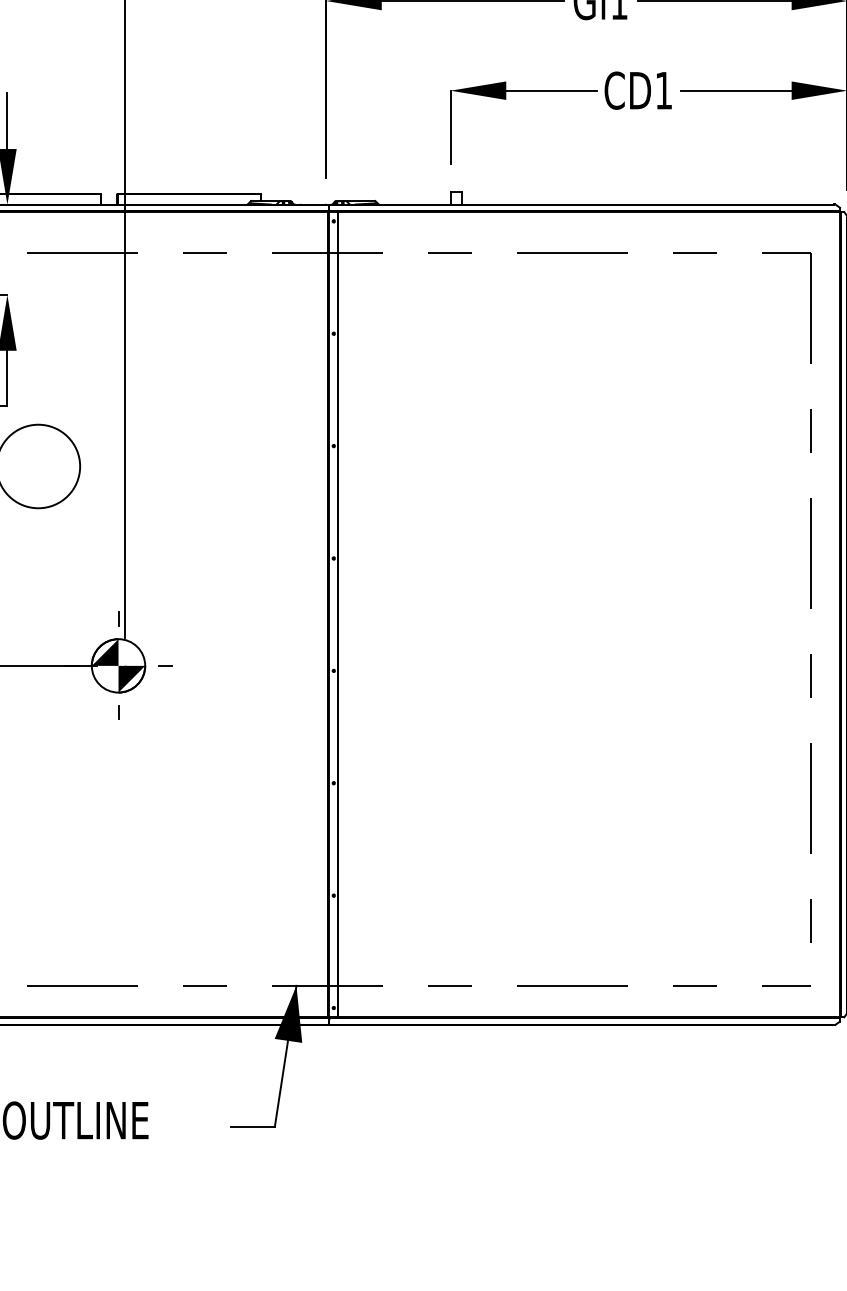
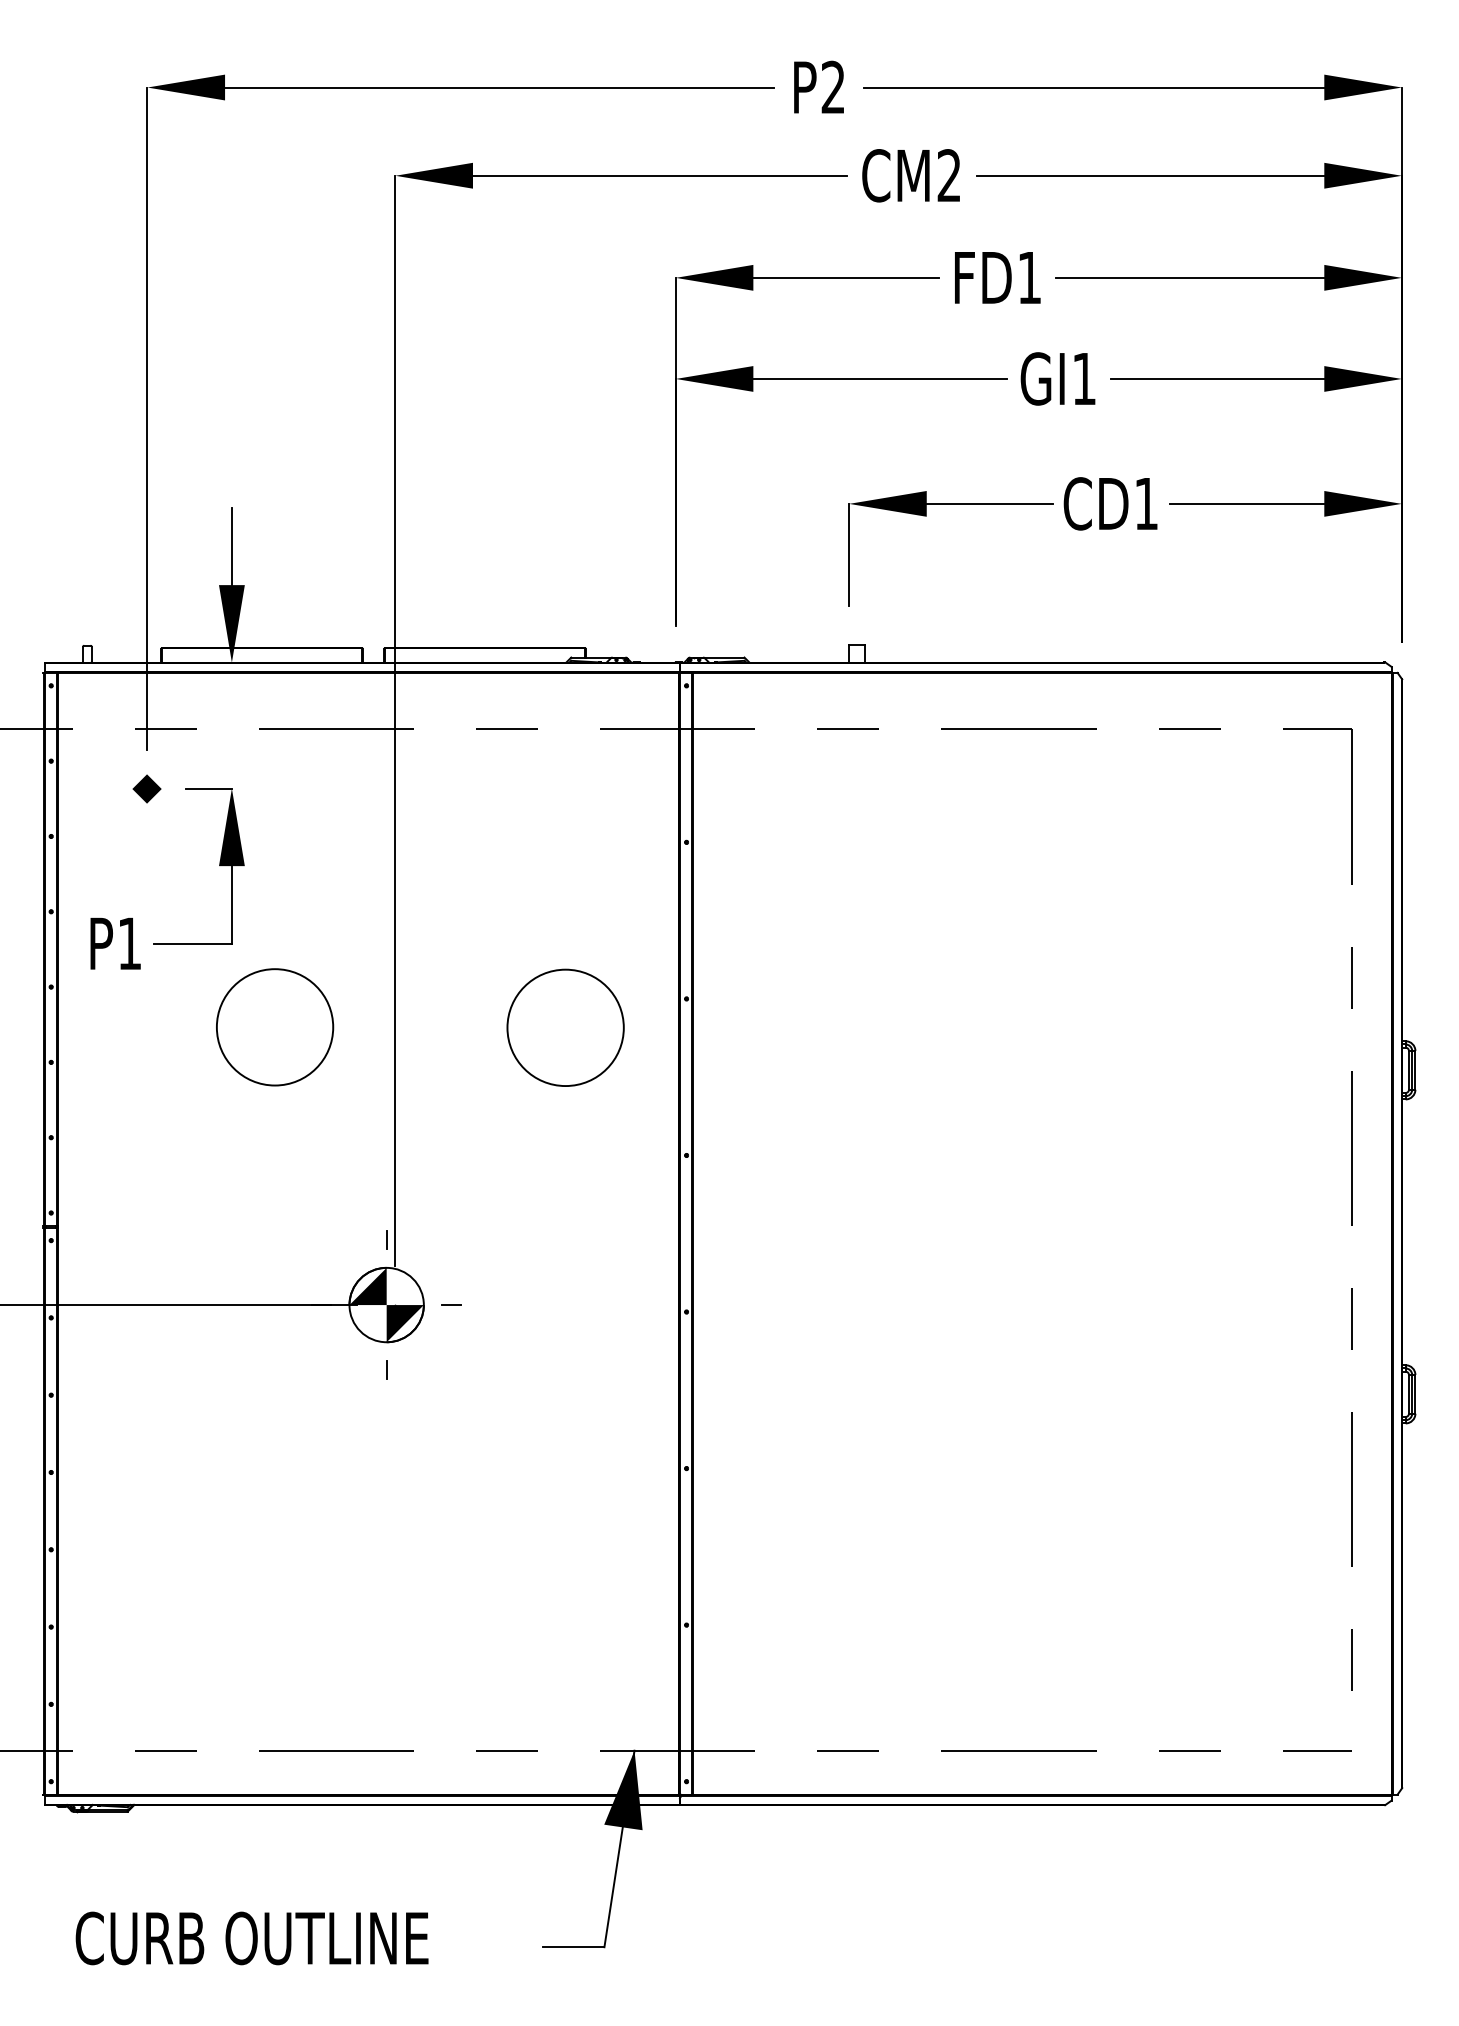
circle: (246, 466) -> (565, 1027), added

